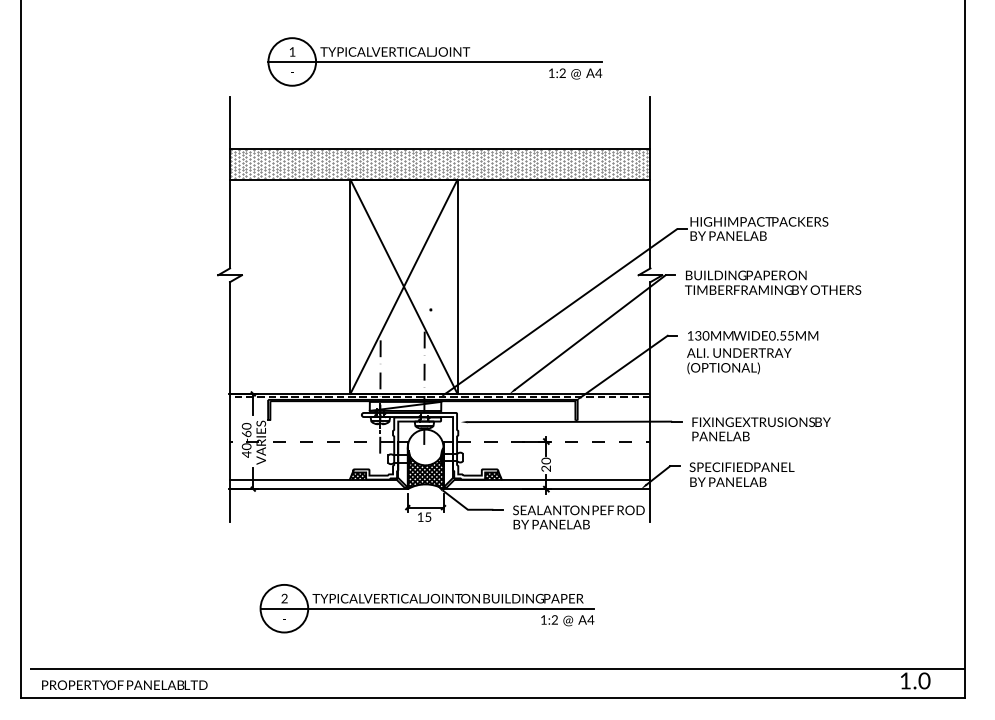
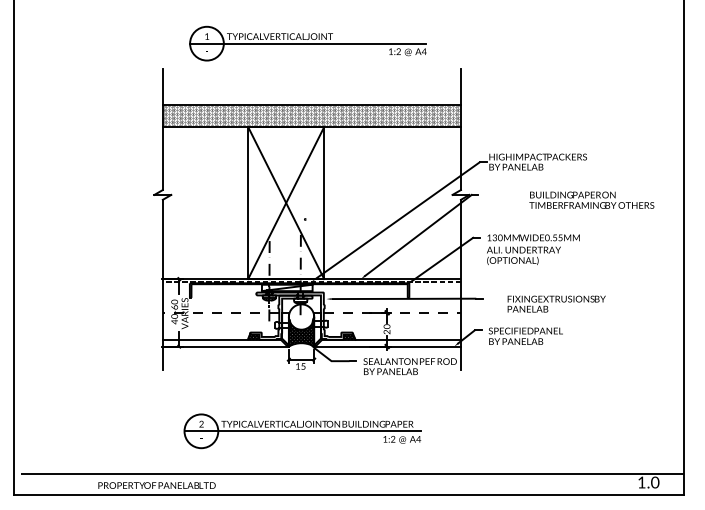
text: (773, 282) -> (592, 200), moved
text: (761, 429) -> (556, 304), moved
text: (124, 684) -> (156, 485), moved

